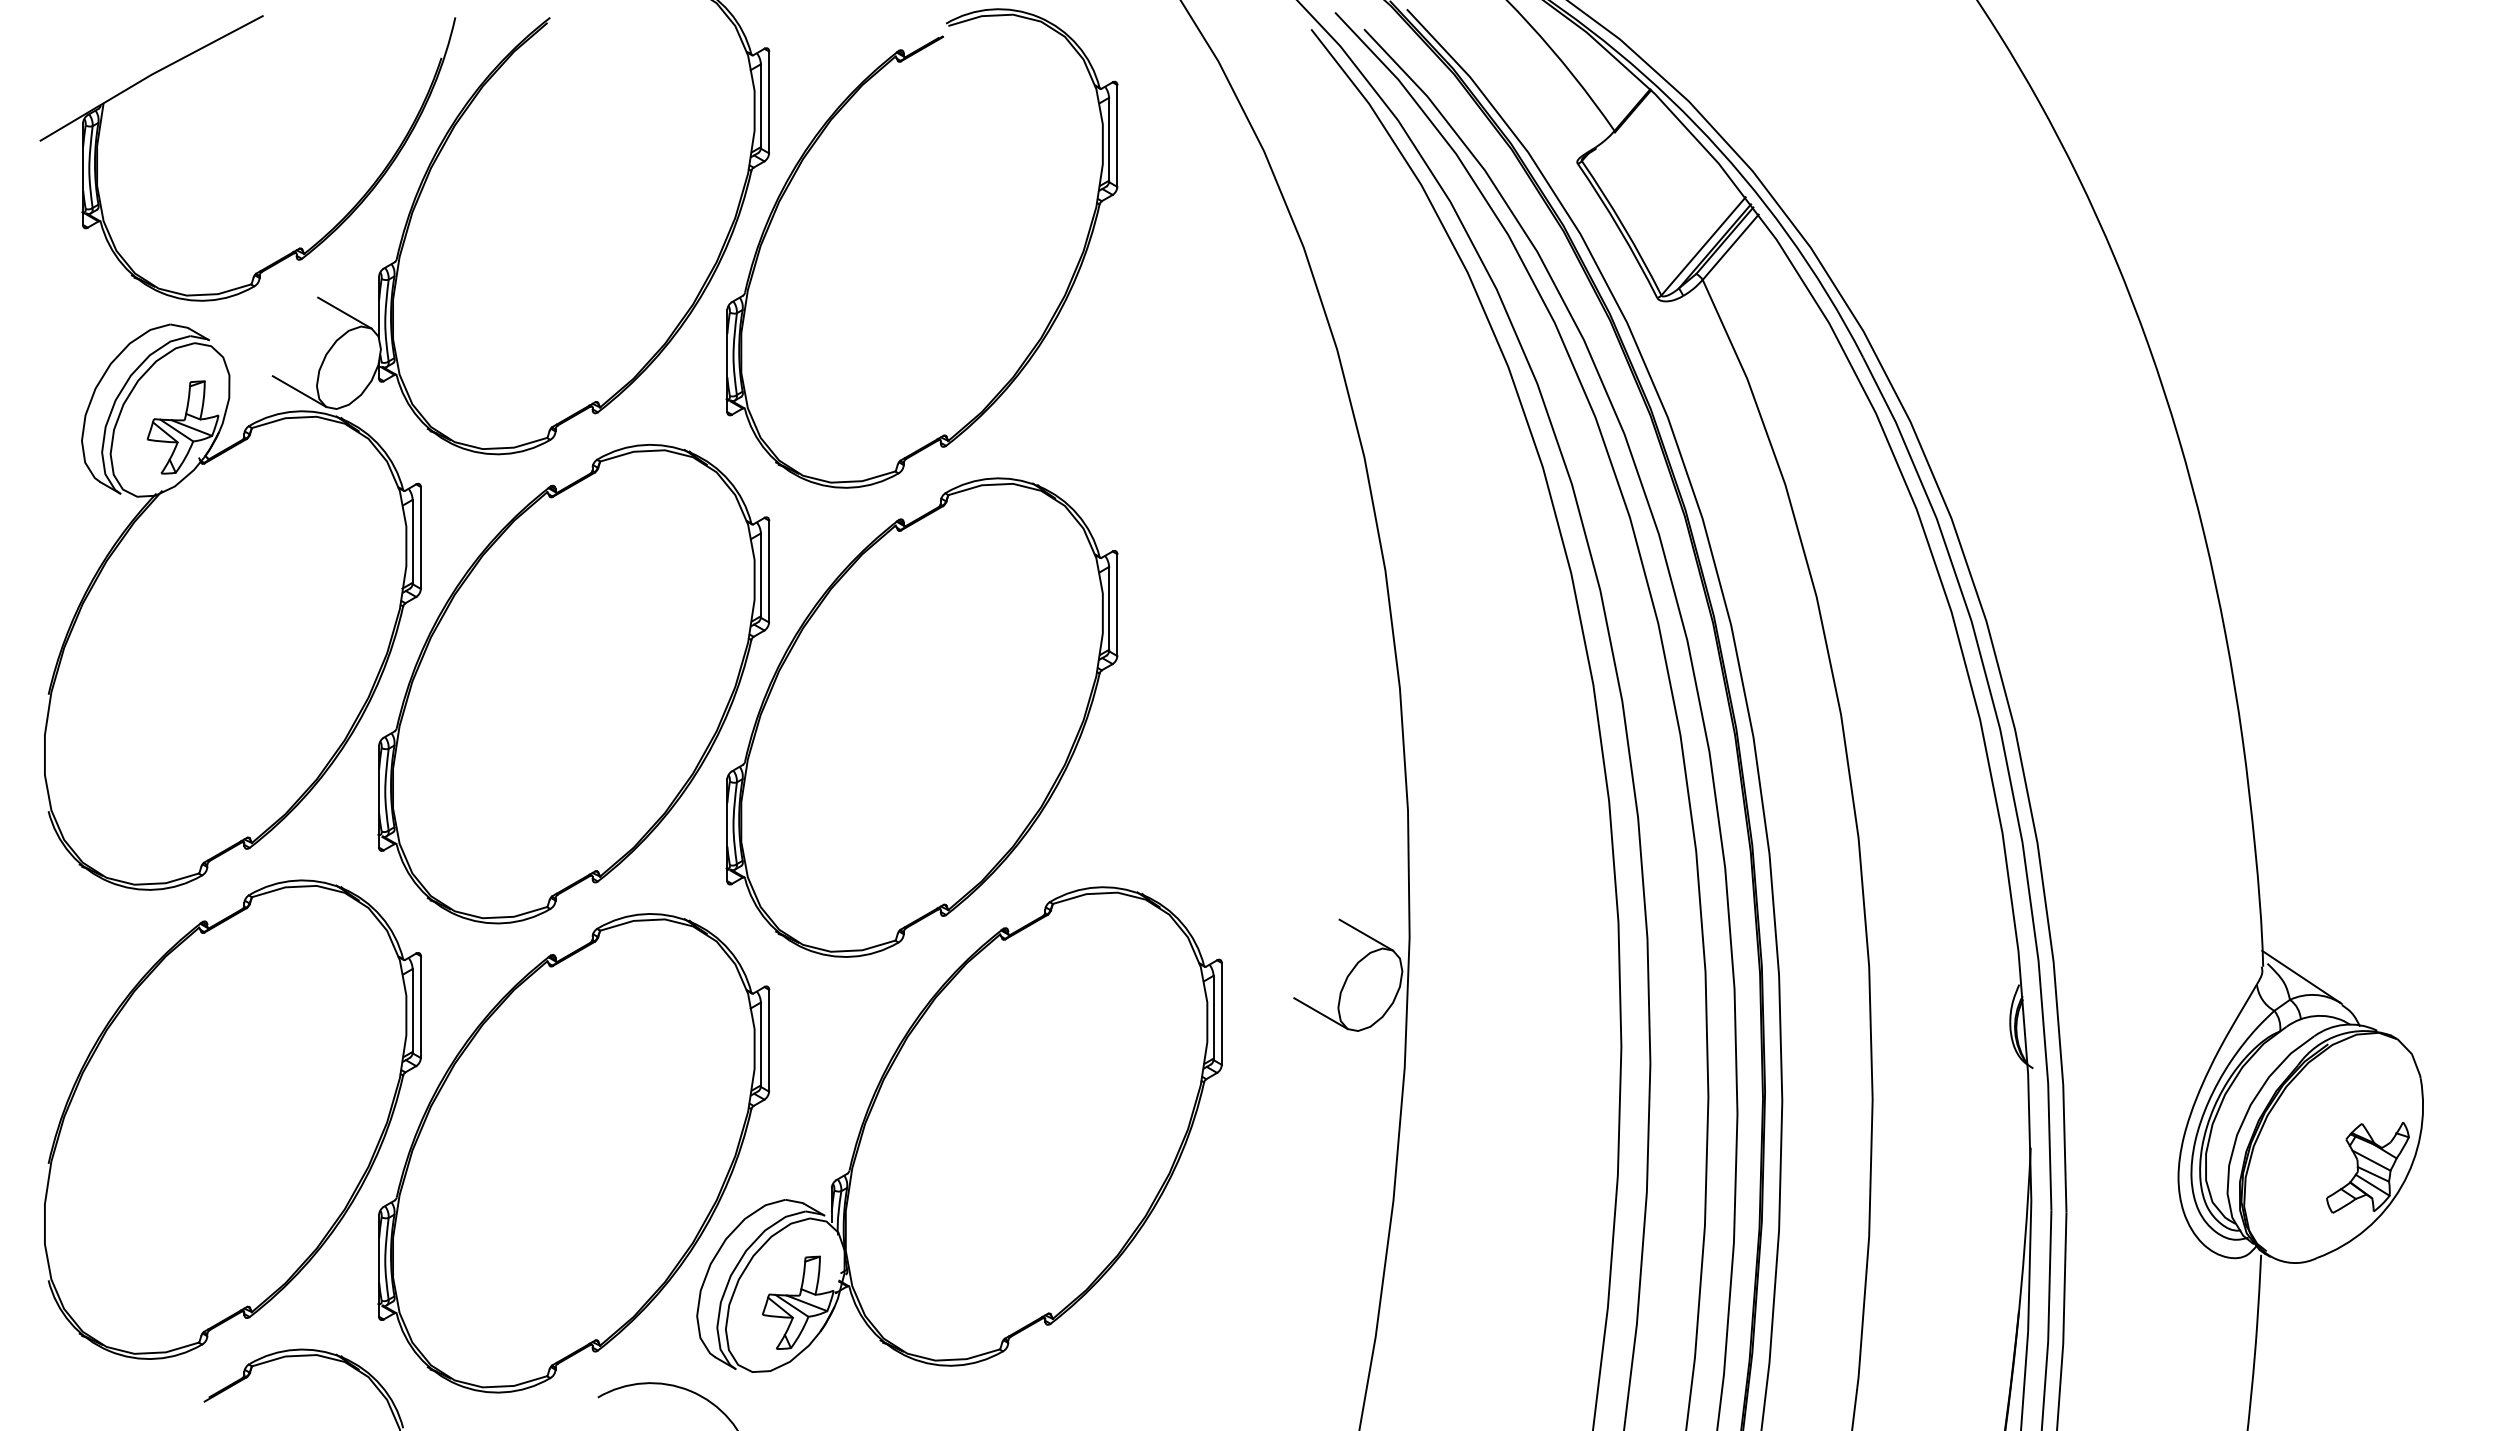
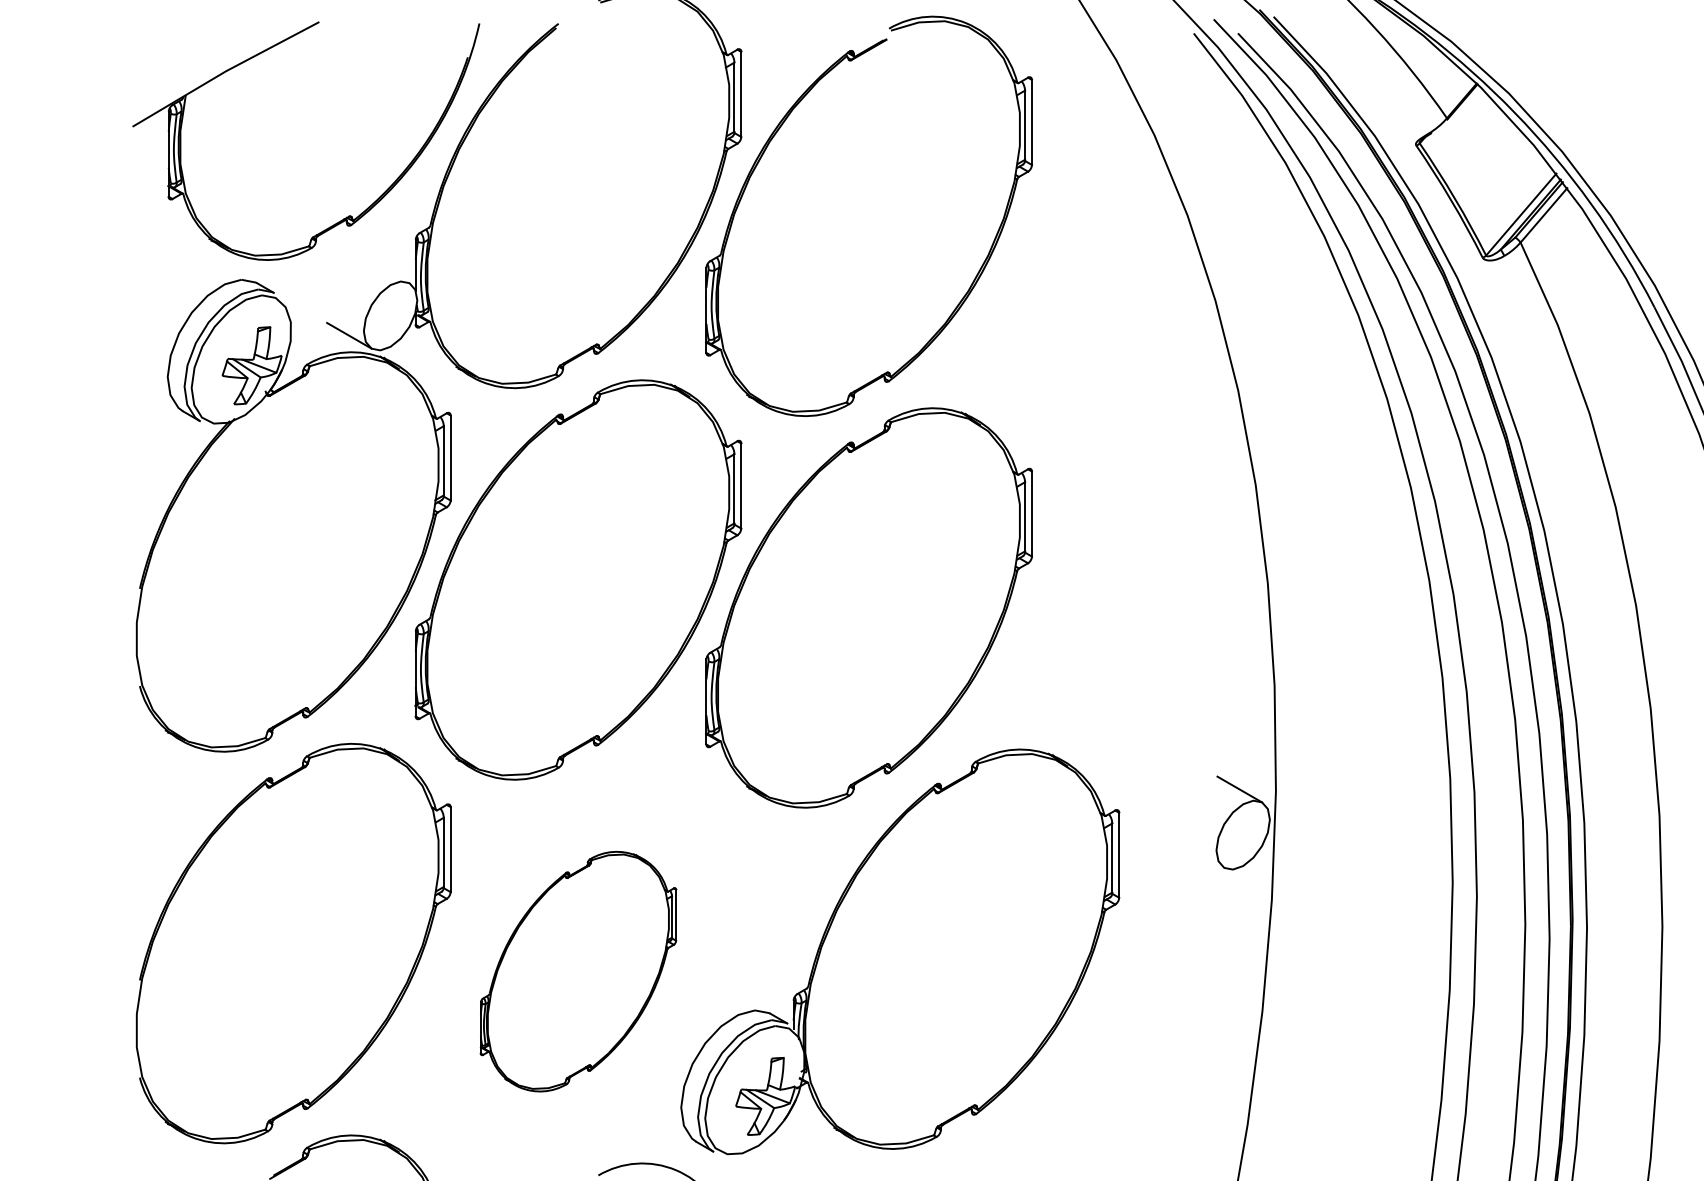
line: (344, 312) -> (386, 269), removed
line: (1320, 1013) -> (1201, 854), removed
part: (573, 1153) -> (578, 971), size x0.6

